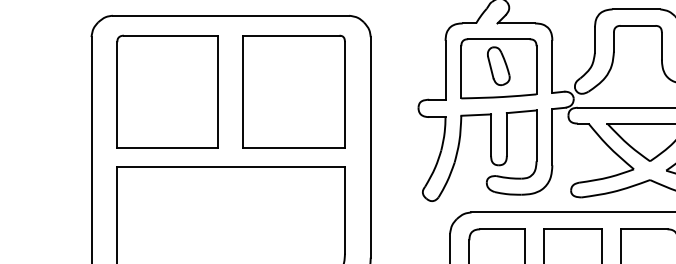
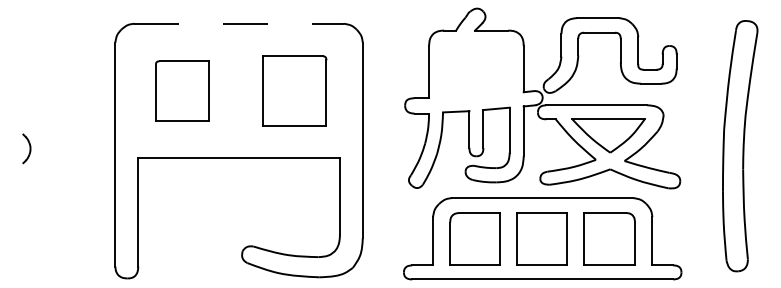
line: (231, 15) -> (239, 23), solid -> dashed
part: (499, 68) -> (476, 70), removed
part: (167, 91) -> (182, 90), size x0.6
part: (293, 91) -> (294, 90), size x0.7

